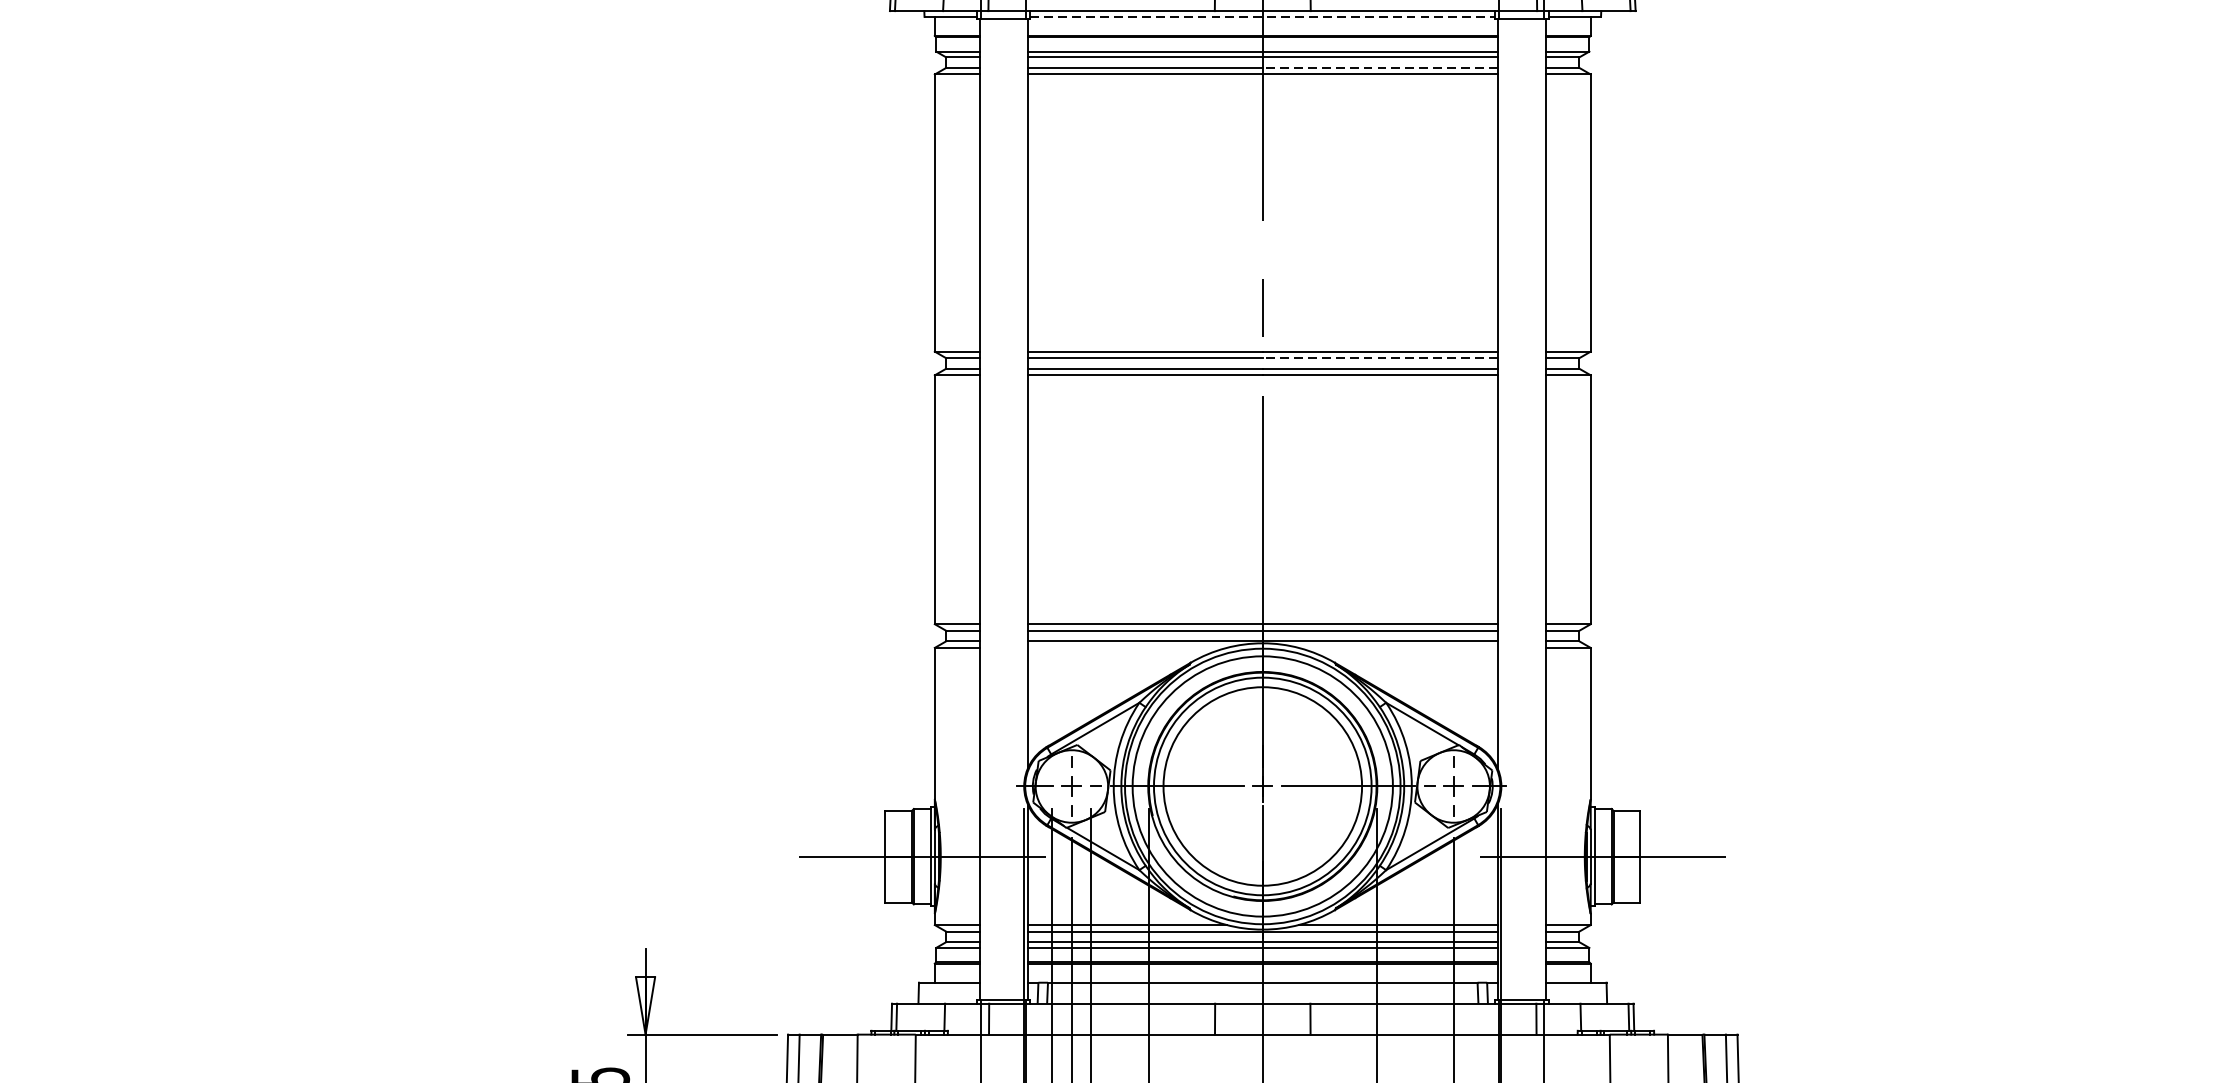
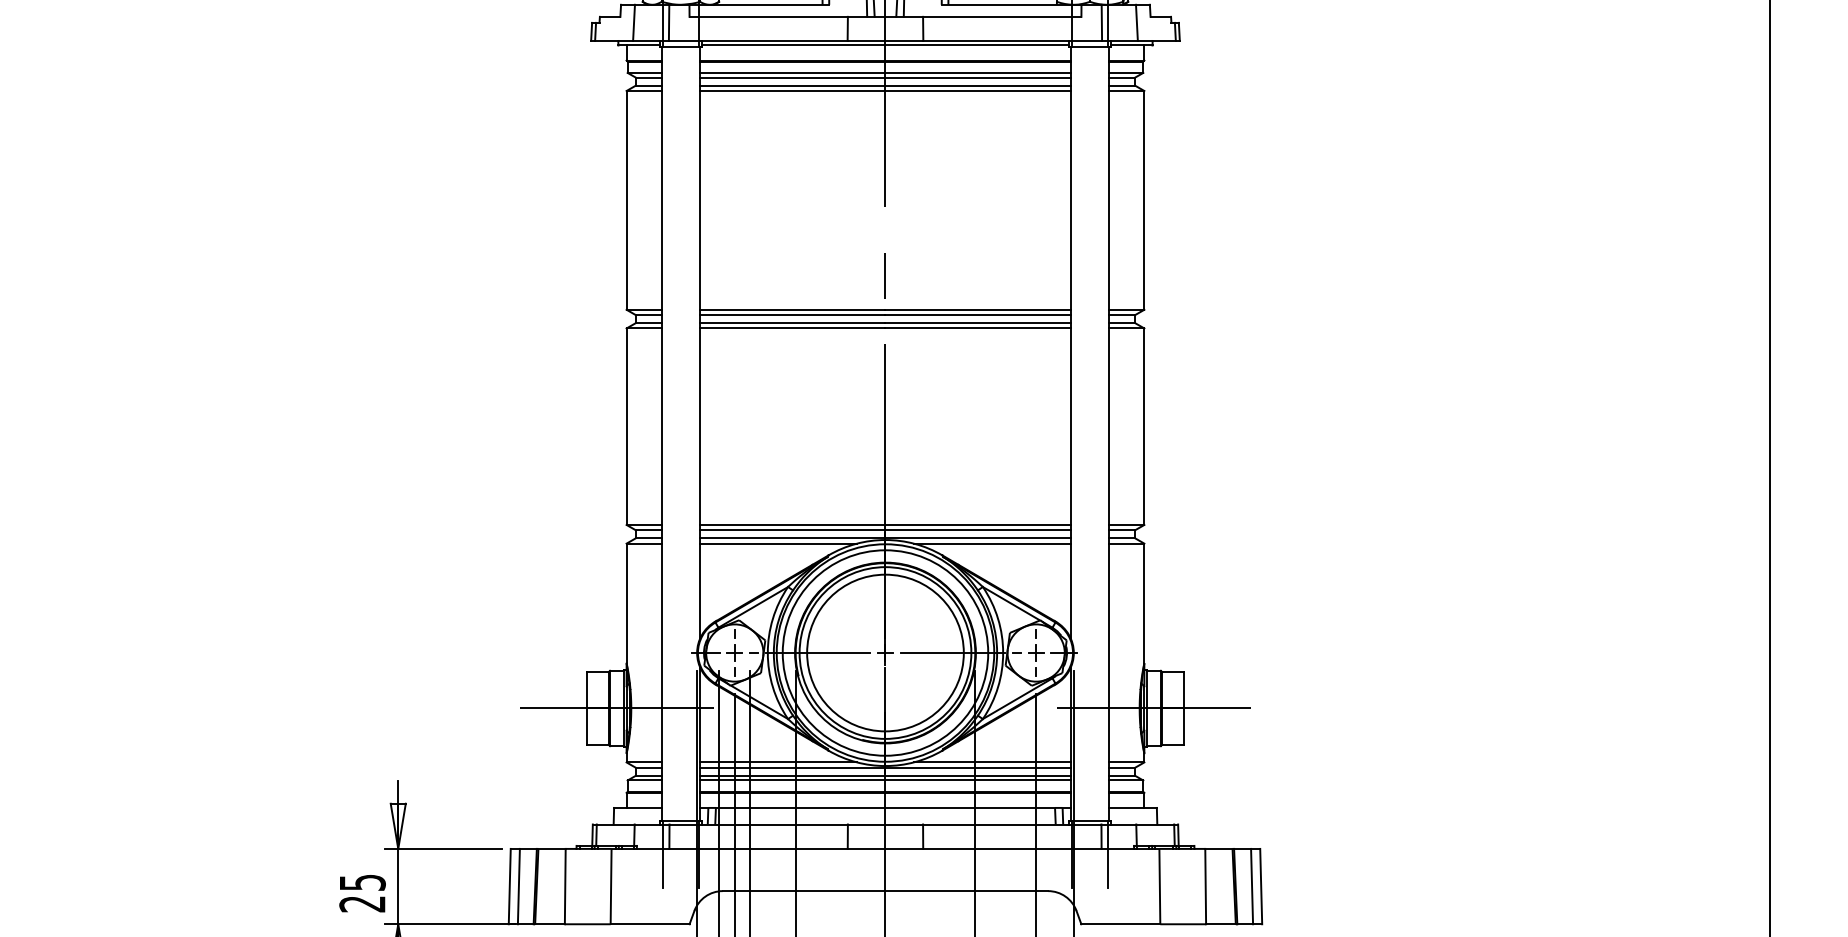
line: (1262, 16) -> (885, 45), dashed -> solid
line: (1380, 67) -> (978, 85), dashed -> solid
line: (1380, 358) -> (978, 315), dashed -> solid
line: (1127, 647) -> (778, 543), added
line: (1398, 647) -> (992, 543), added

